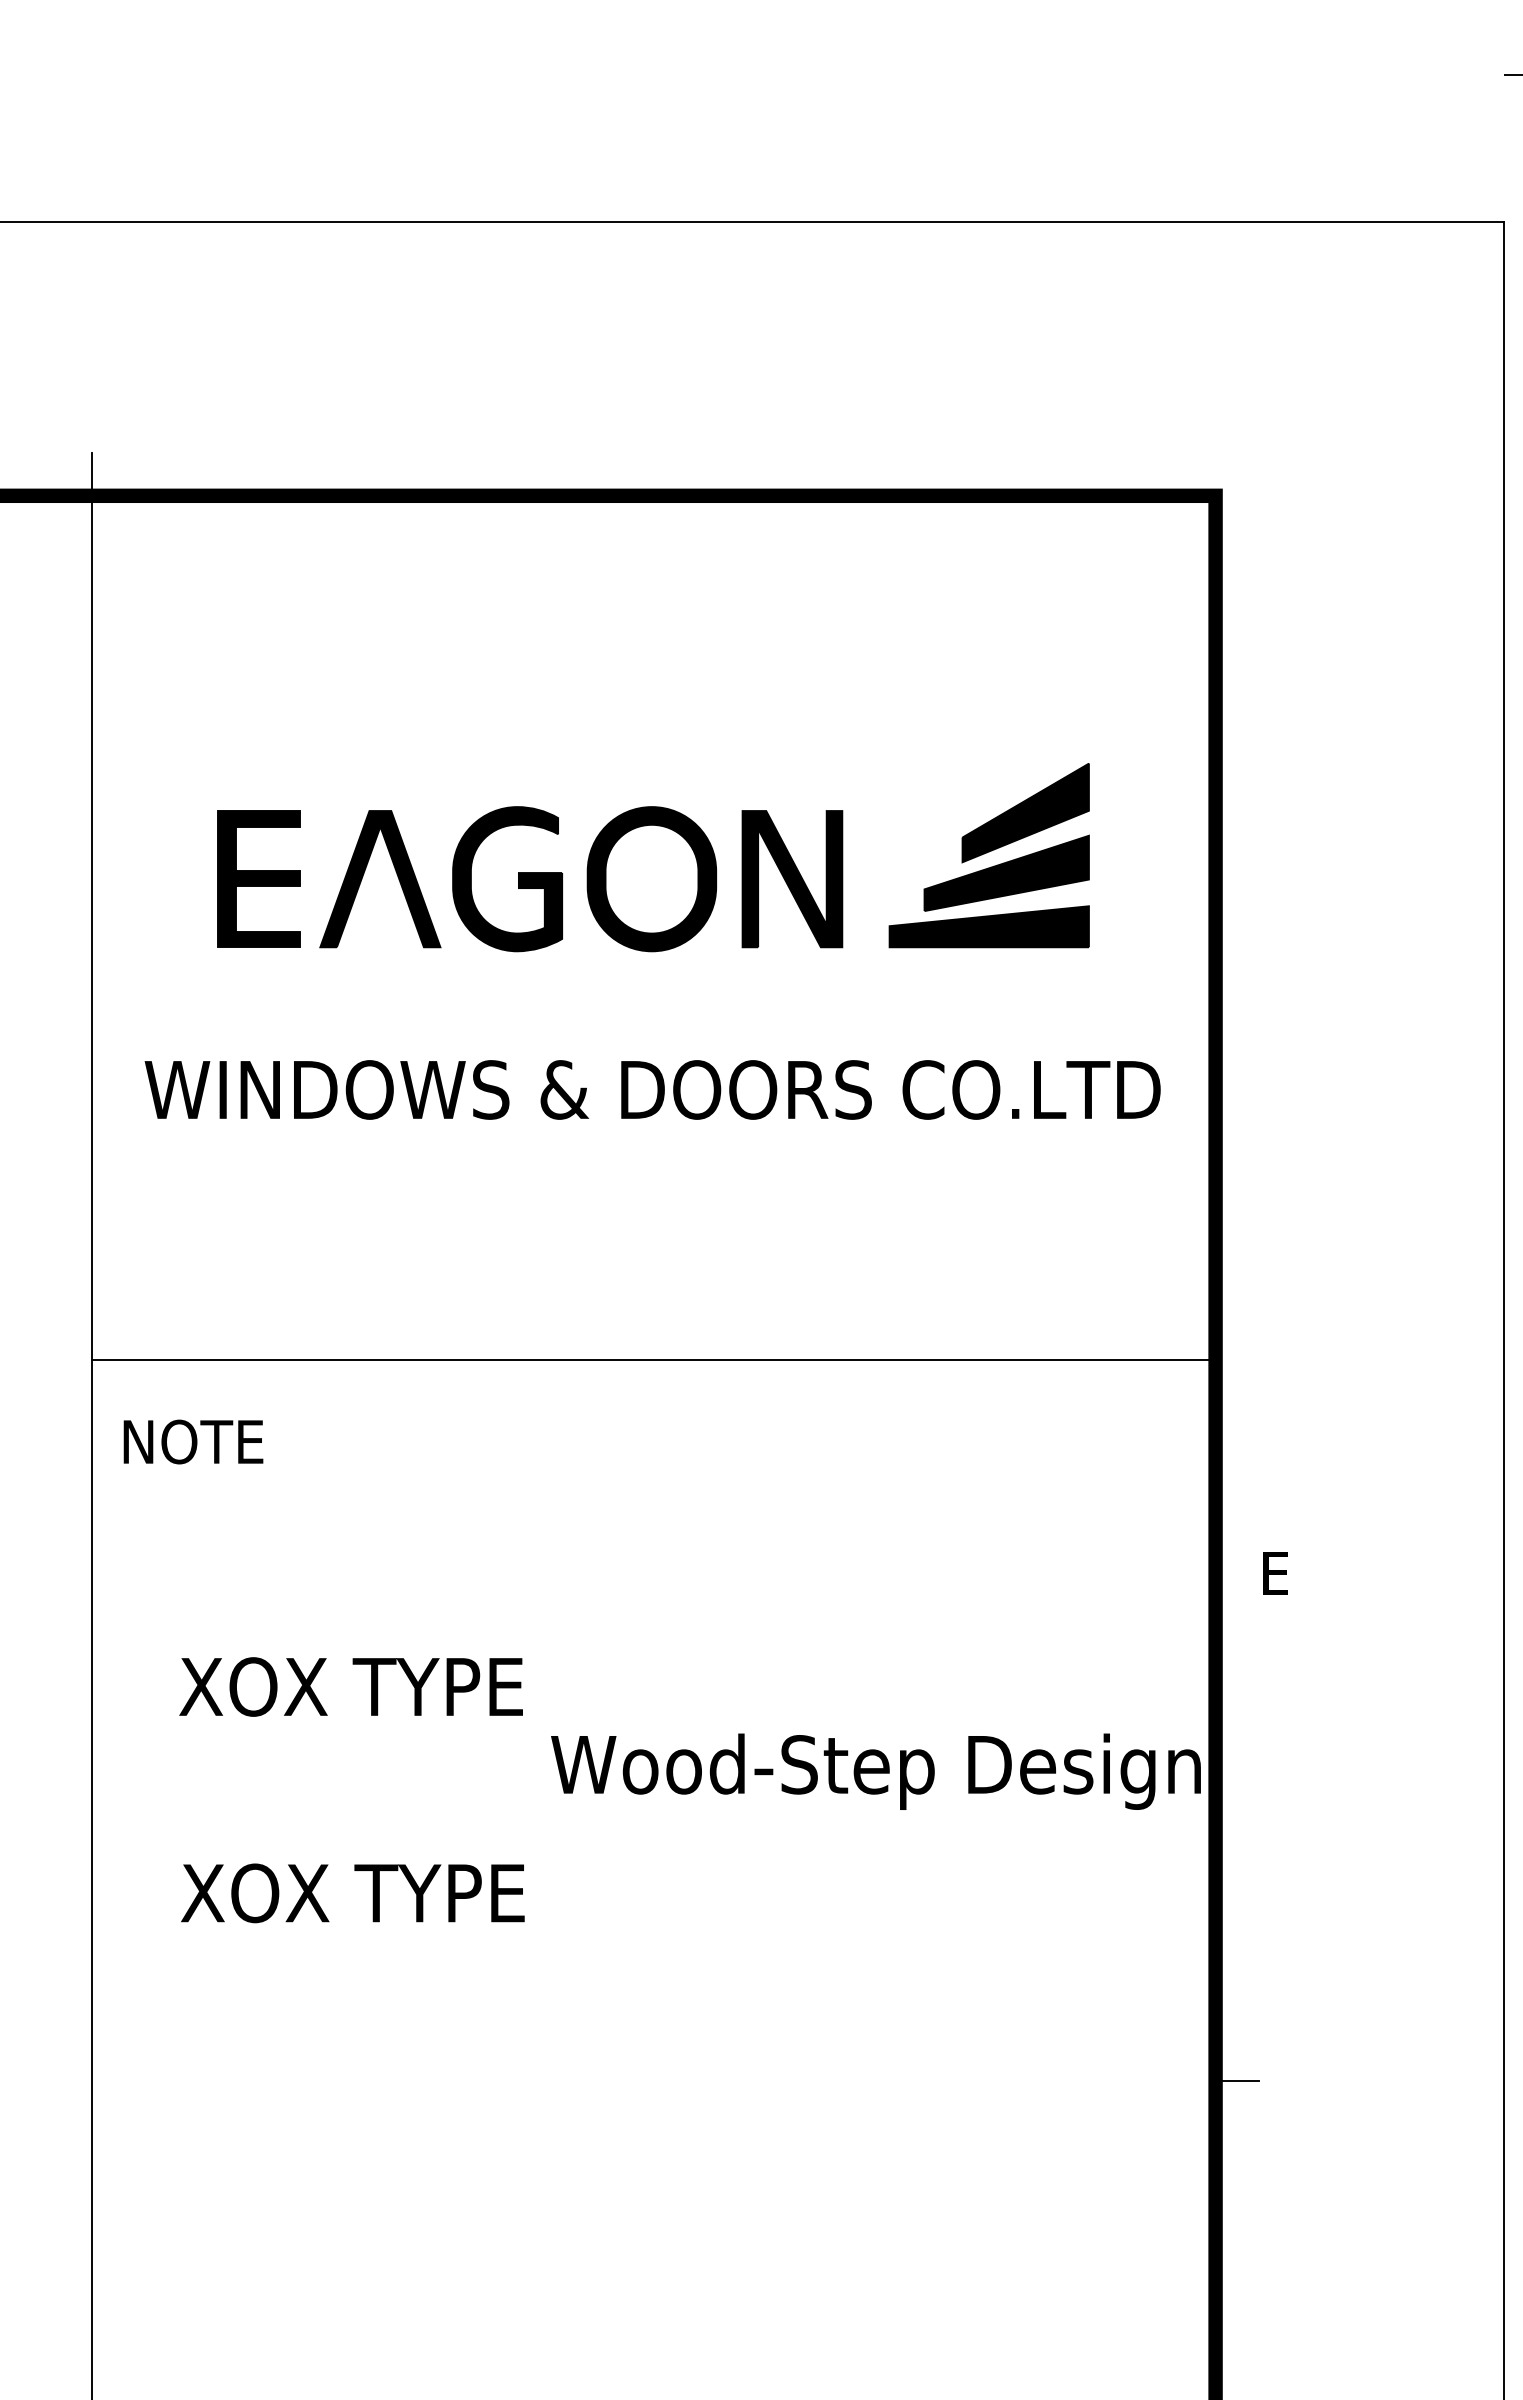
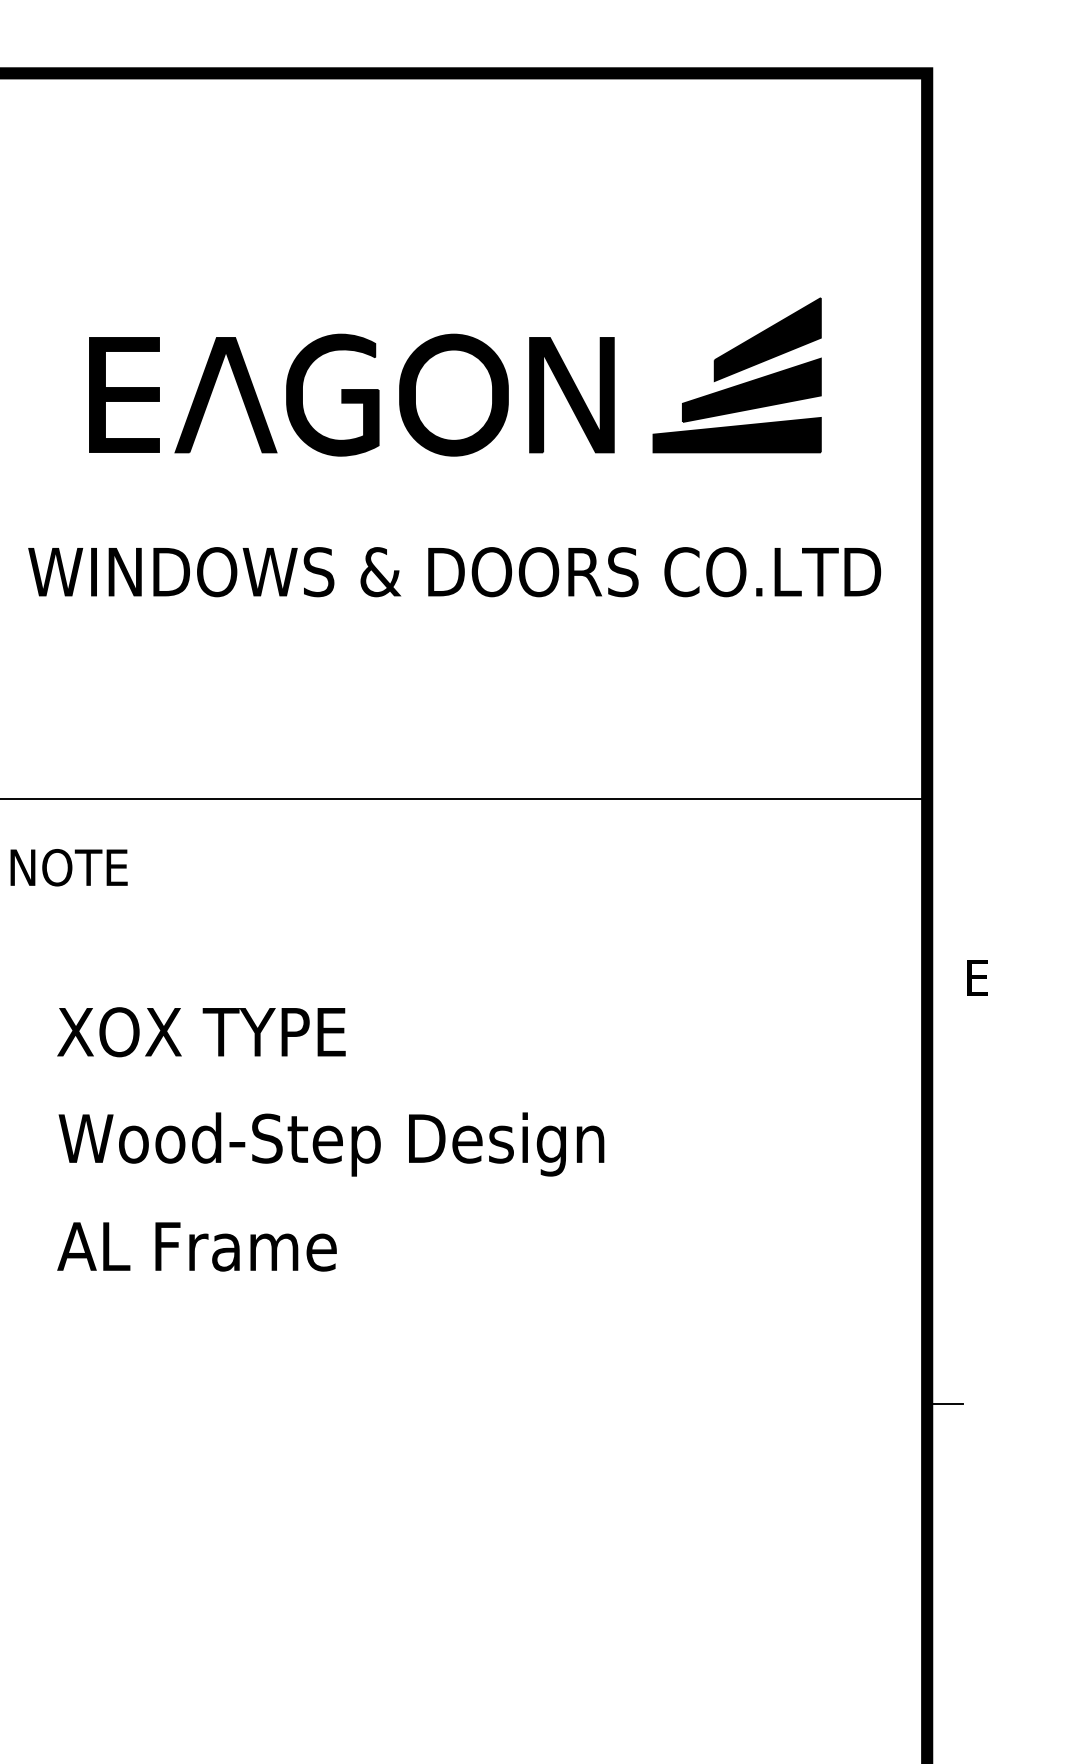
text: (350, 1686) -> (200, 1031), moved
text: (875, 1771) -> (331, 1144), moved
text: (351, 1893) -> (201, 1246), XOX TYPE -> AL Frame

